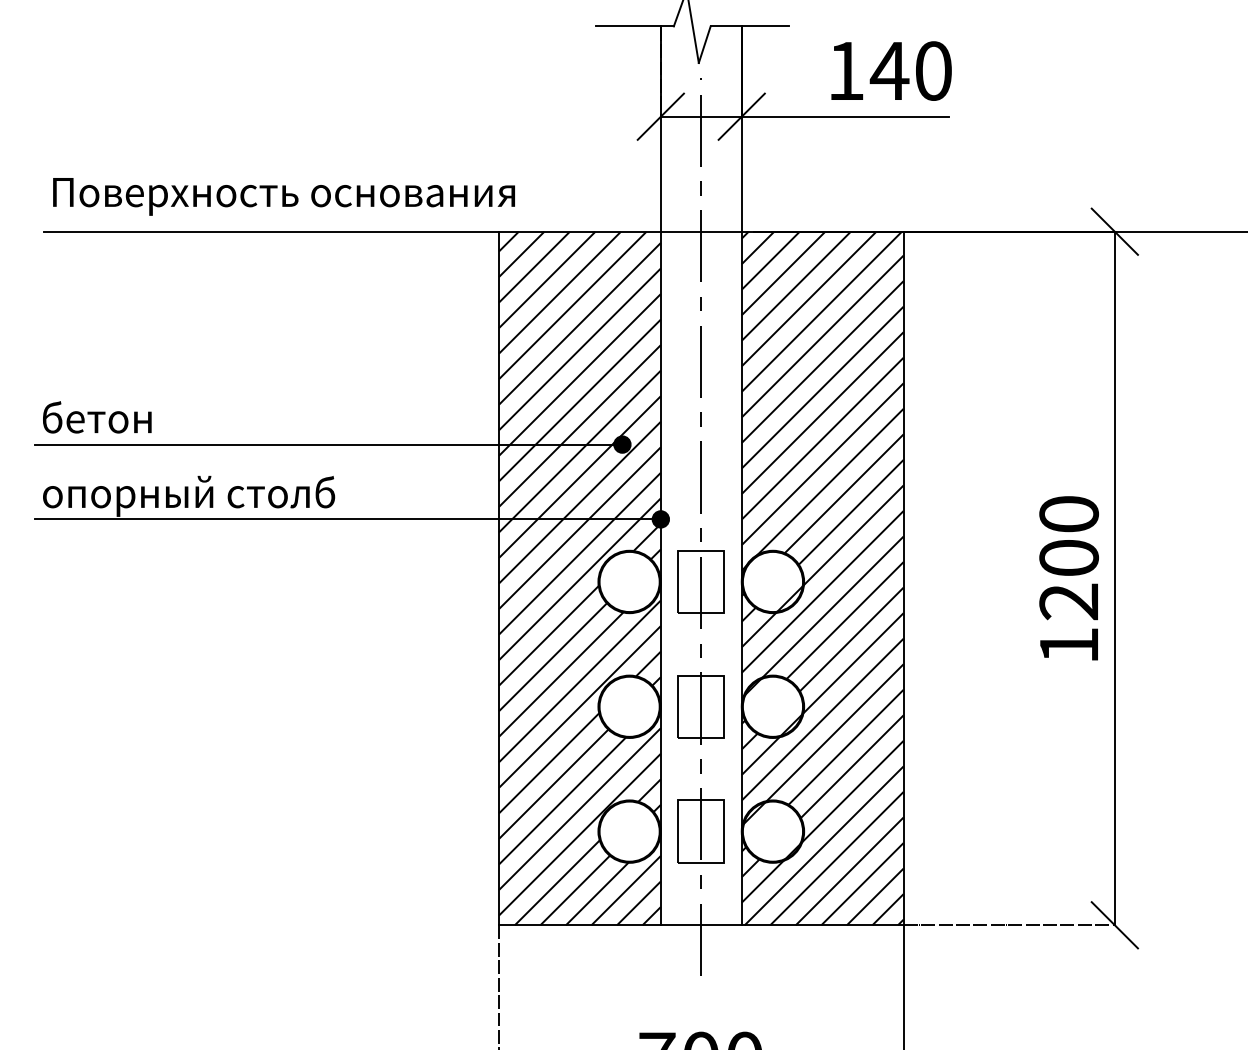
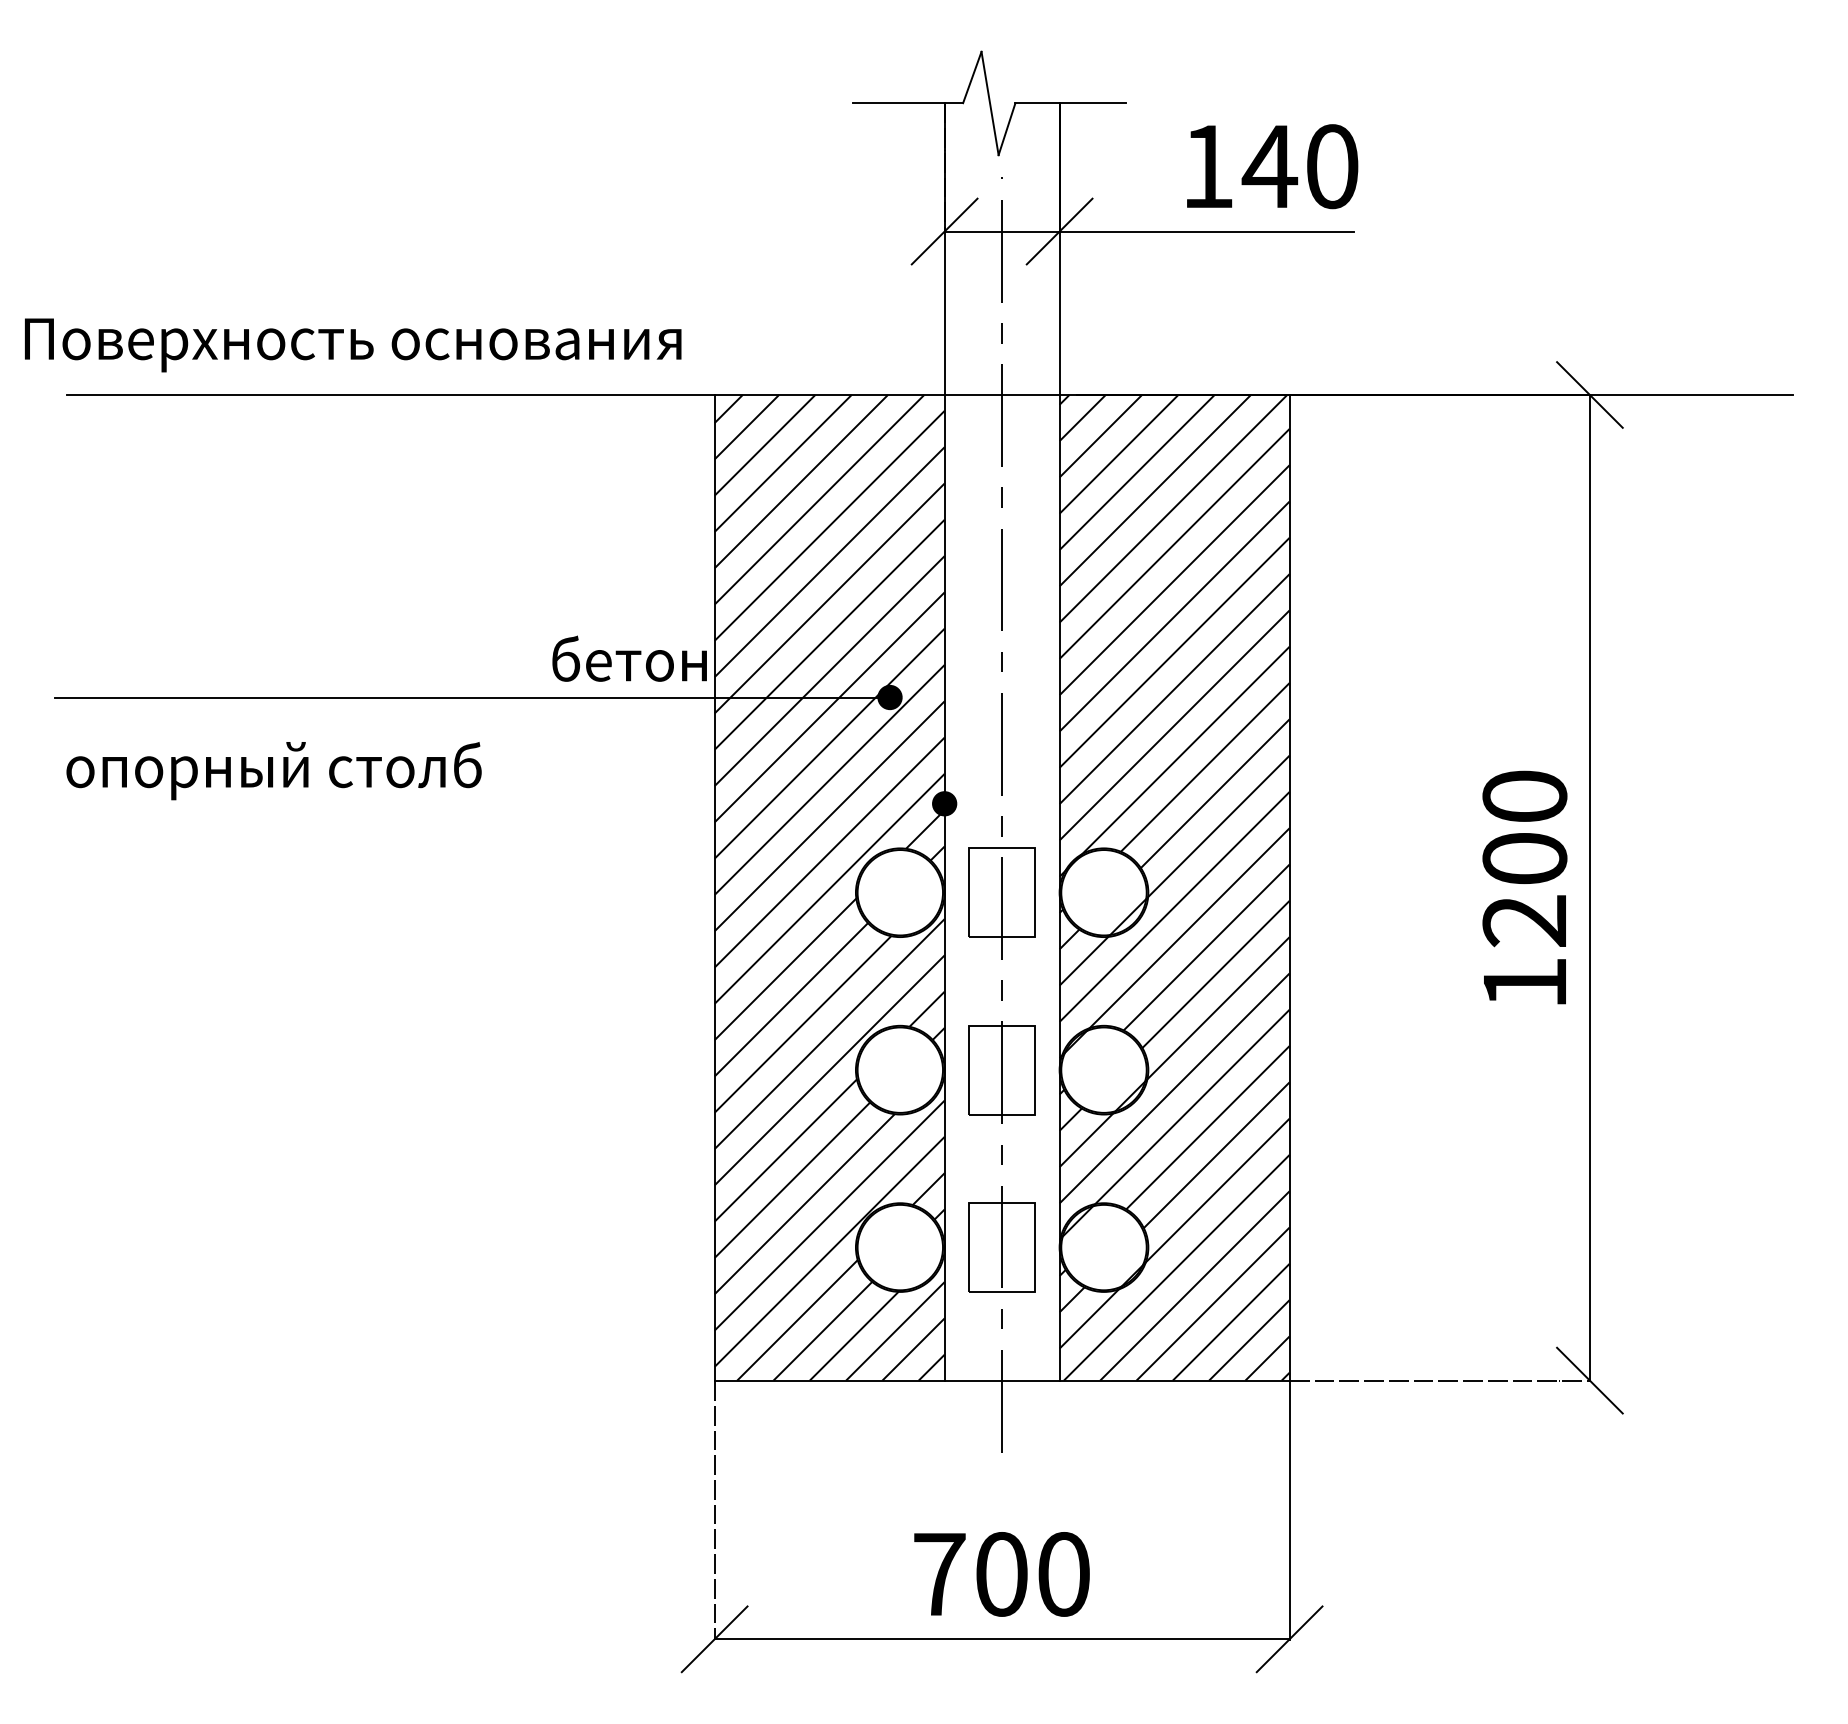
text: (284, 196) -> (353, 345), moved
text: (97, 417) -> (629, 658), moved
line: (347, 519) -> (499, 803), removed

